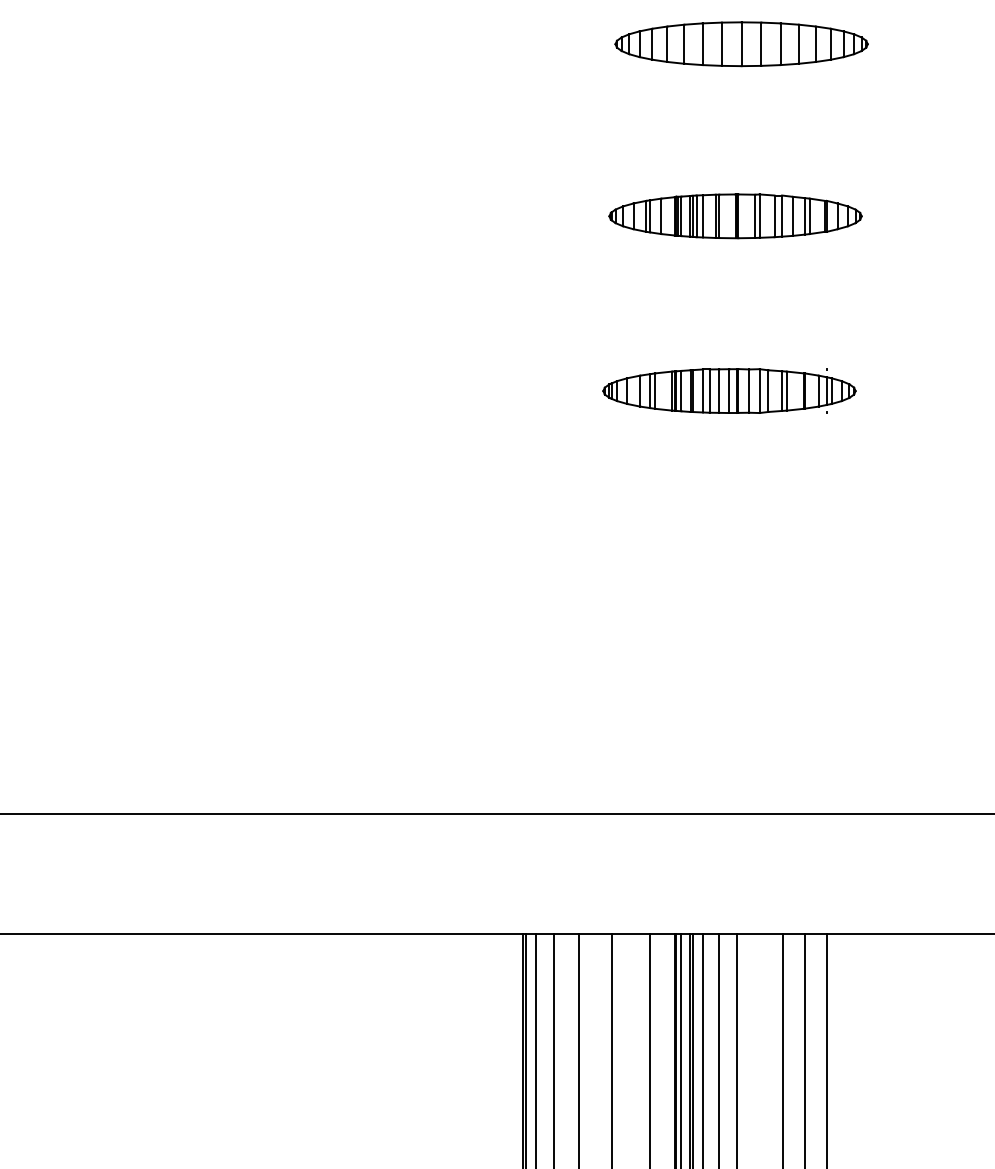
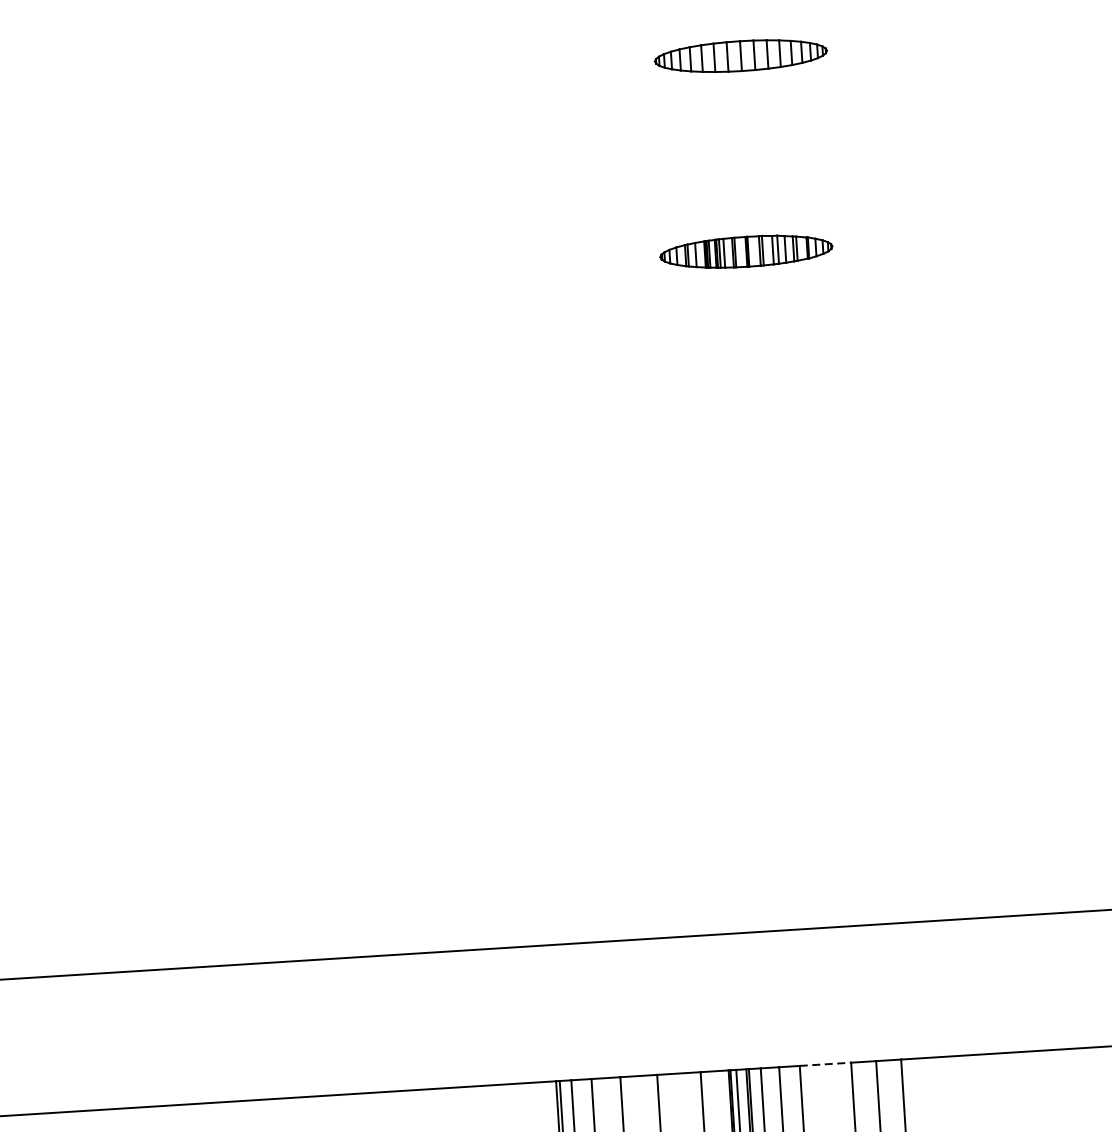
part: (741, 44) -> (740, 56), size x0.6
part: (735, 216) -> (746, 251), size x0.6
part: (729, 390) -> (751, 449), removed
line: (760, 933) -> (825, 1063), solid -> dashed

